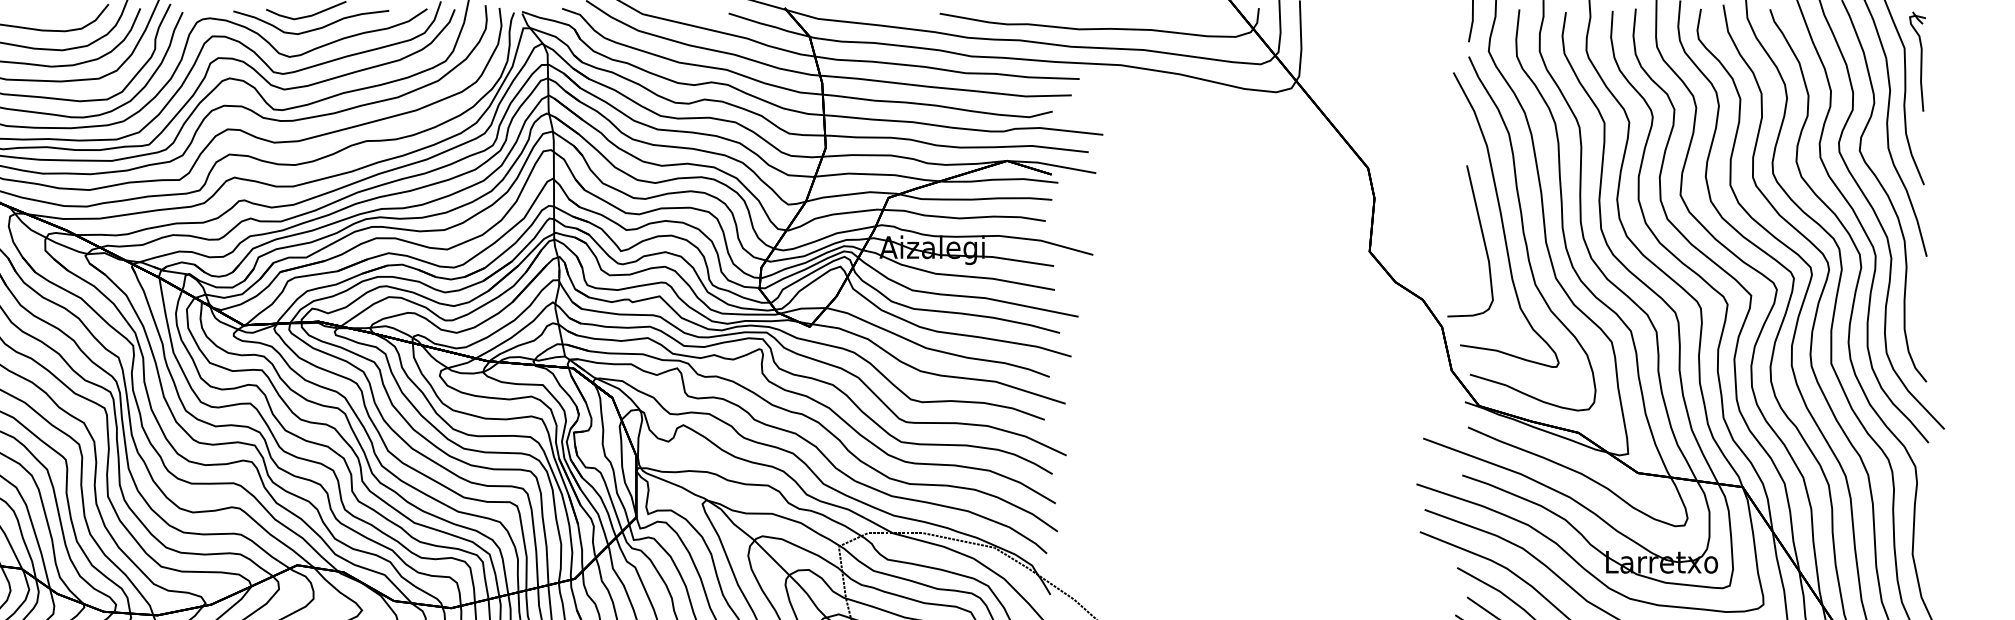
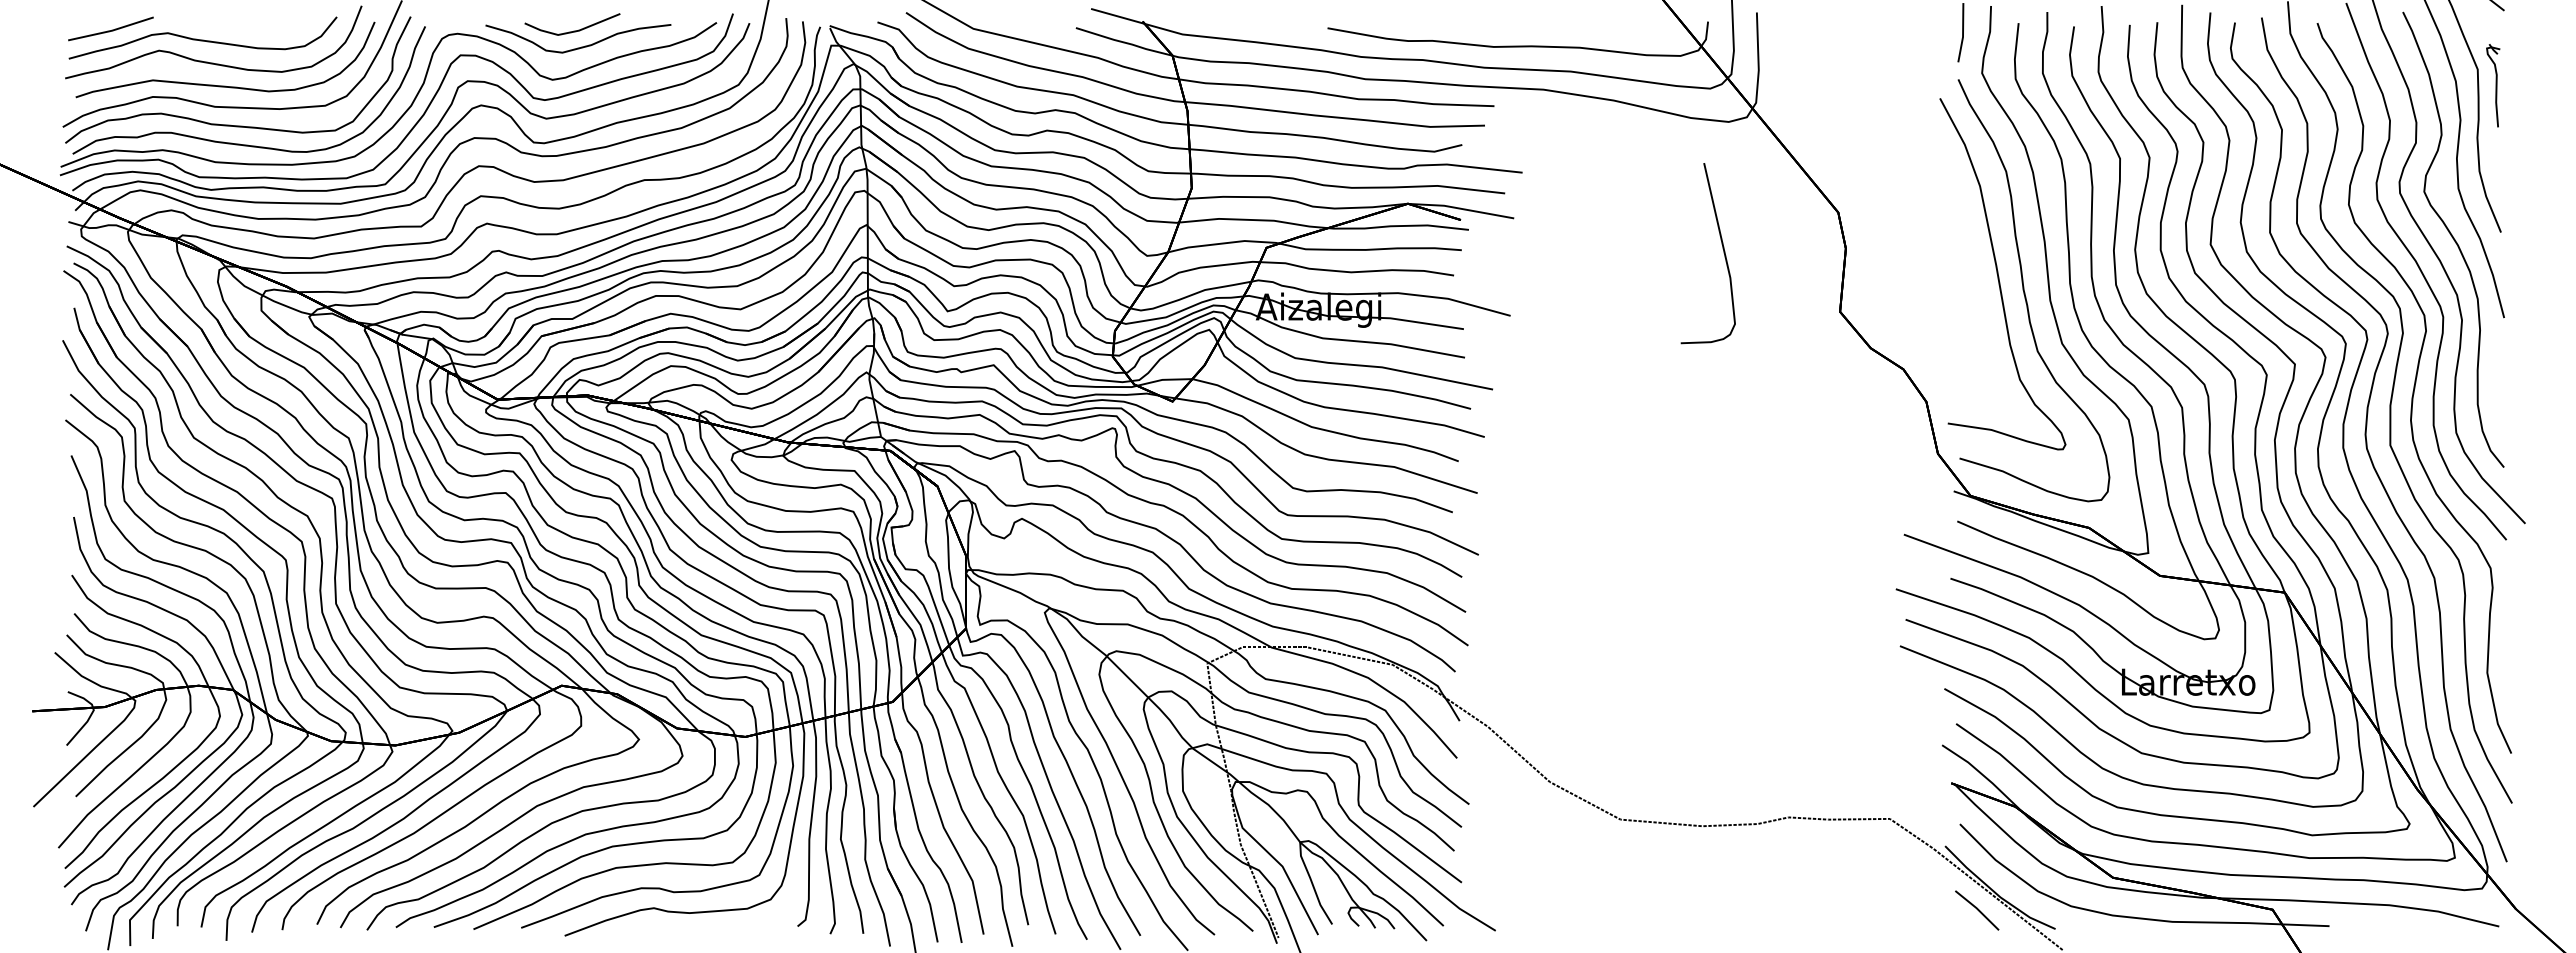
part: (1917, 61) -> (2493, 85), size x0.7
curve: (1482, 237) -> (1722, 248), moved

